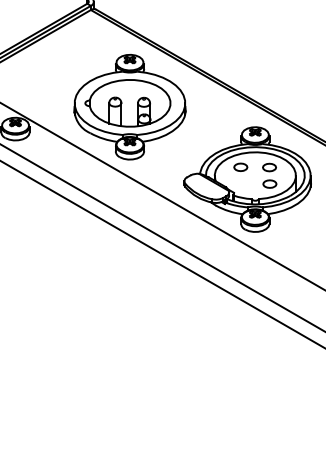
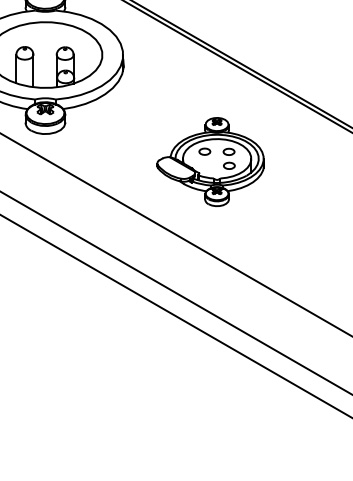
part: (247, 179) -> (210, 161), size x0.6

